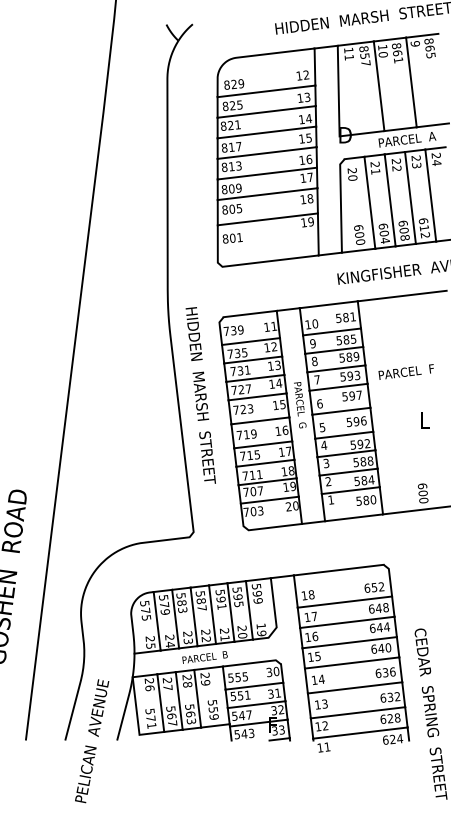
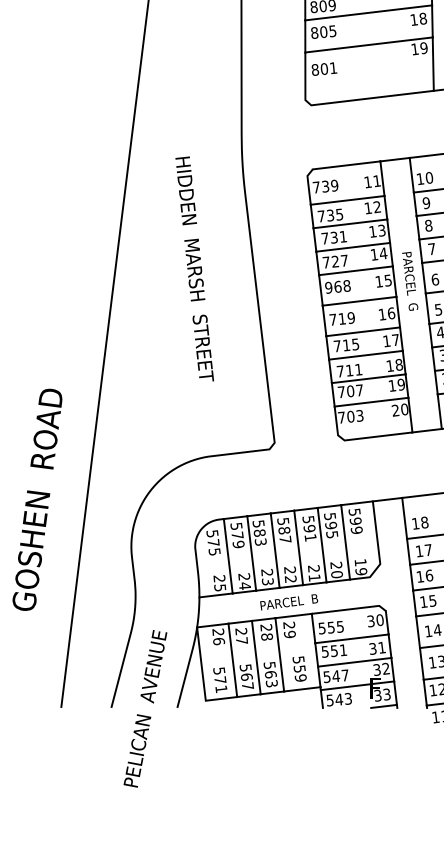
text: (200, 395) -> (194, 269), moved
text: (243, 409) -> (338, 286), 723 -> 968

